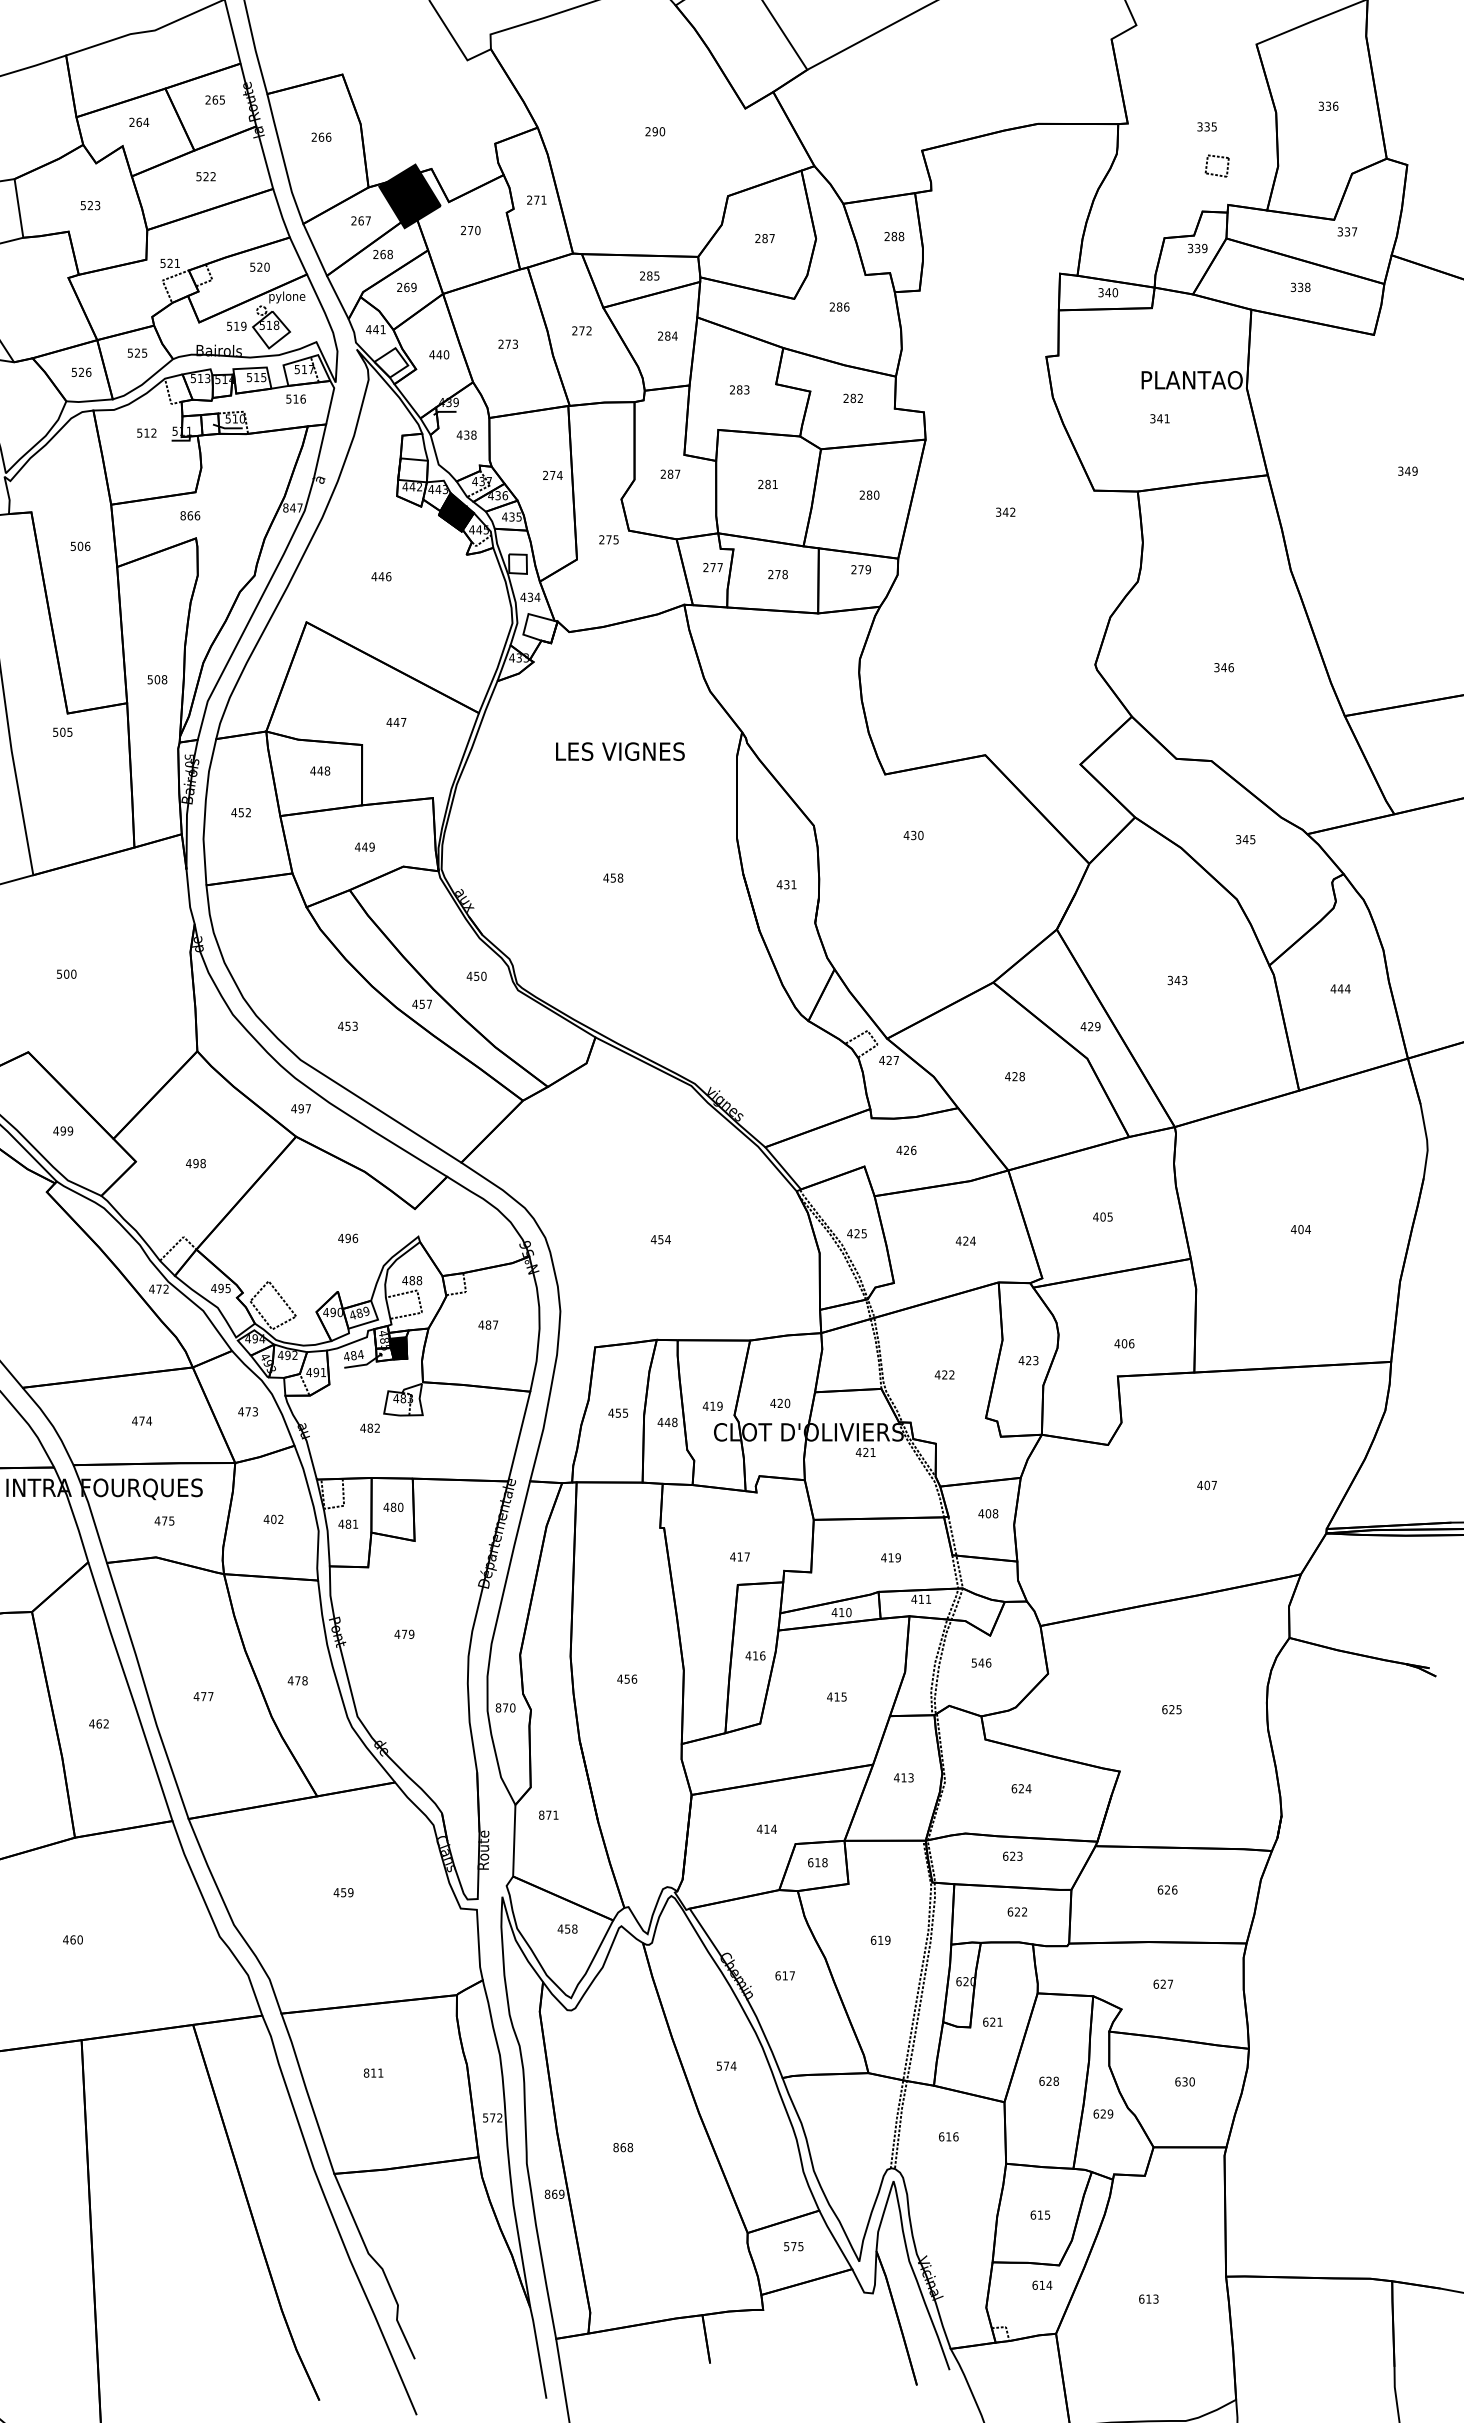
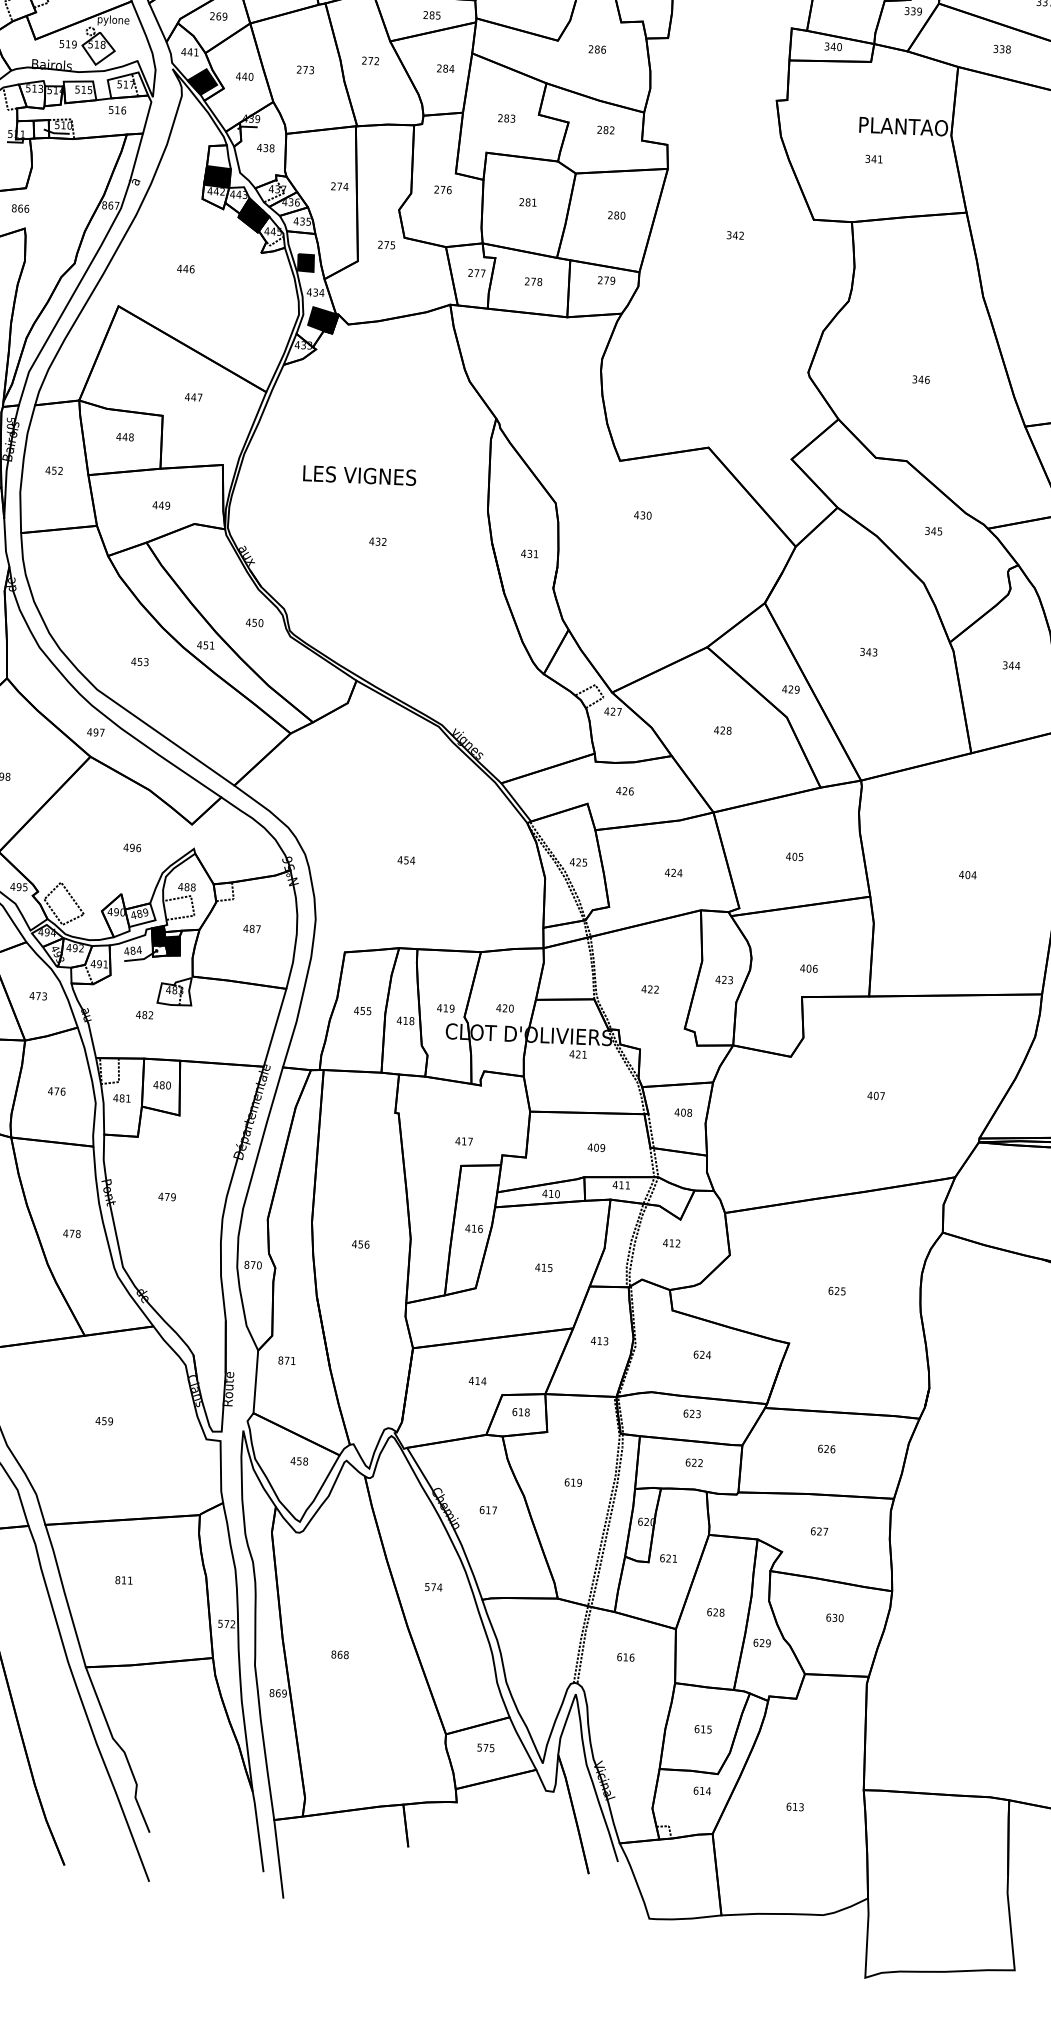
fill: (391, 362) -> (202, 81), added
fill: (412, 470) -> (216, 177), added
text: (673, 473) -> (445, 189), 287 -> 276
text: (292, 507) -> (110, 205), 847 -> 867
fill: (518, 563) -> (306, 262), added
fill: (540, 628) -> (323, 320), added
text: (620, 751) -> (359, 475), moved
text: (617, 877) -> (381, 541), 458 -> 432
text: (1333, 988) -> (1005, 664), 444 -> 344
text: (428, 1003) -> (211, 644), 457 -> 451
fill: (382, 1336) -> (158, 935), added
text: (667, 1422) -> (405, 1020), 448 -> 418
text: (277, 1519) -> (60, 1091), 402 -> 476
text: (890, 1557) -> (596, 1147), 419 -> 409
text: (981, 1662) -> (671, 1242), 546 -> 412

